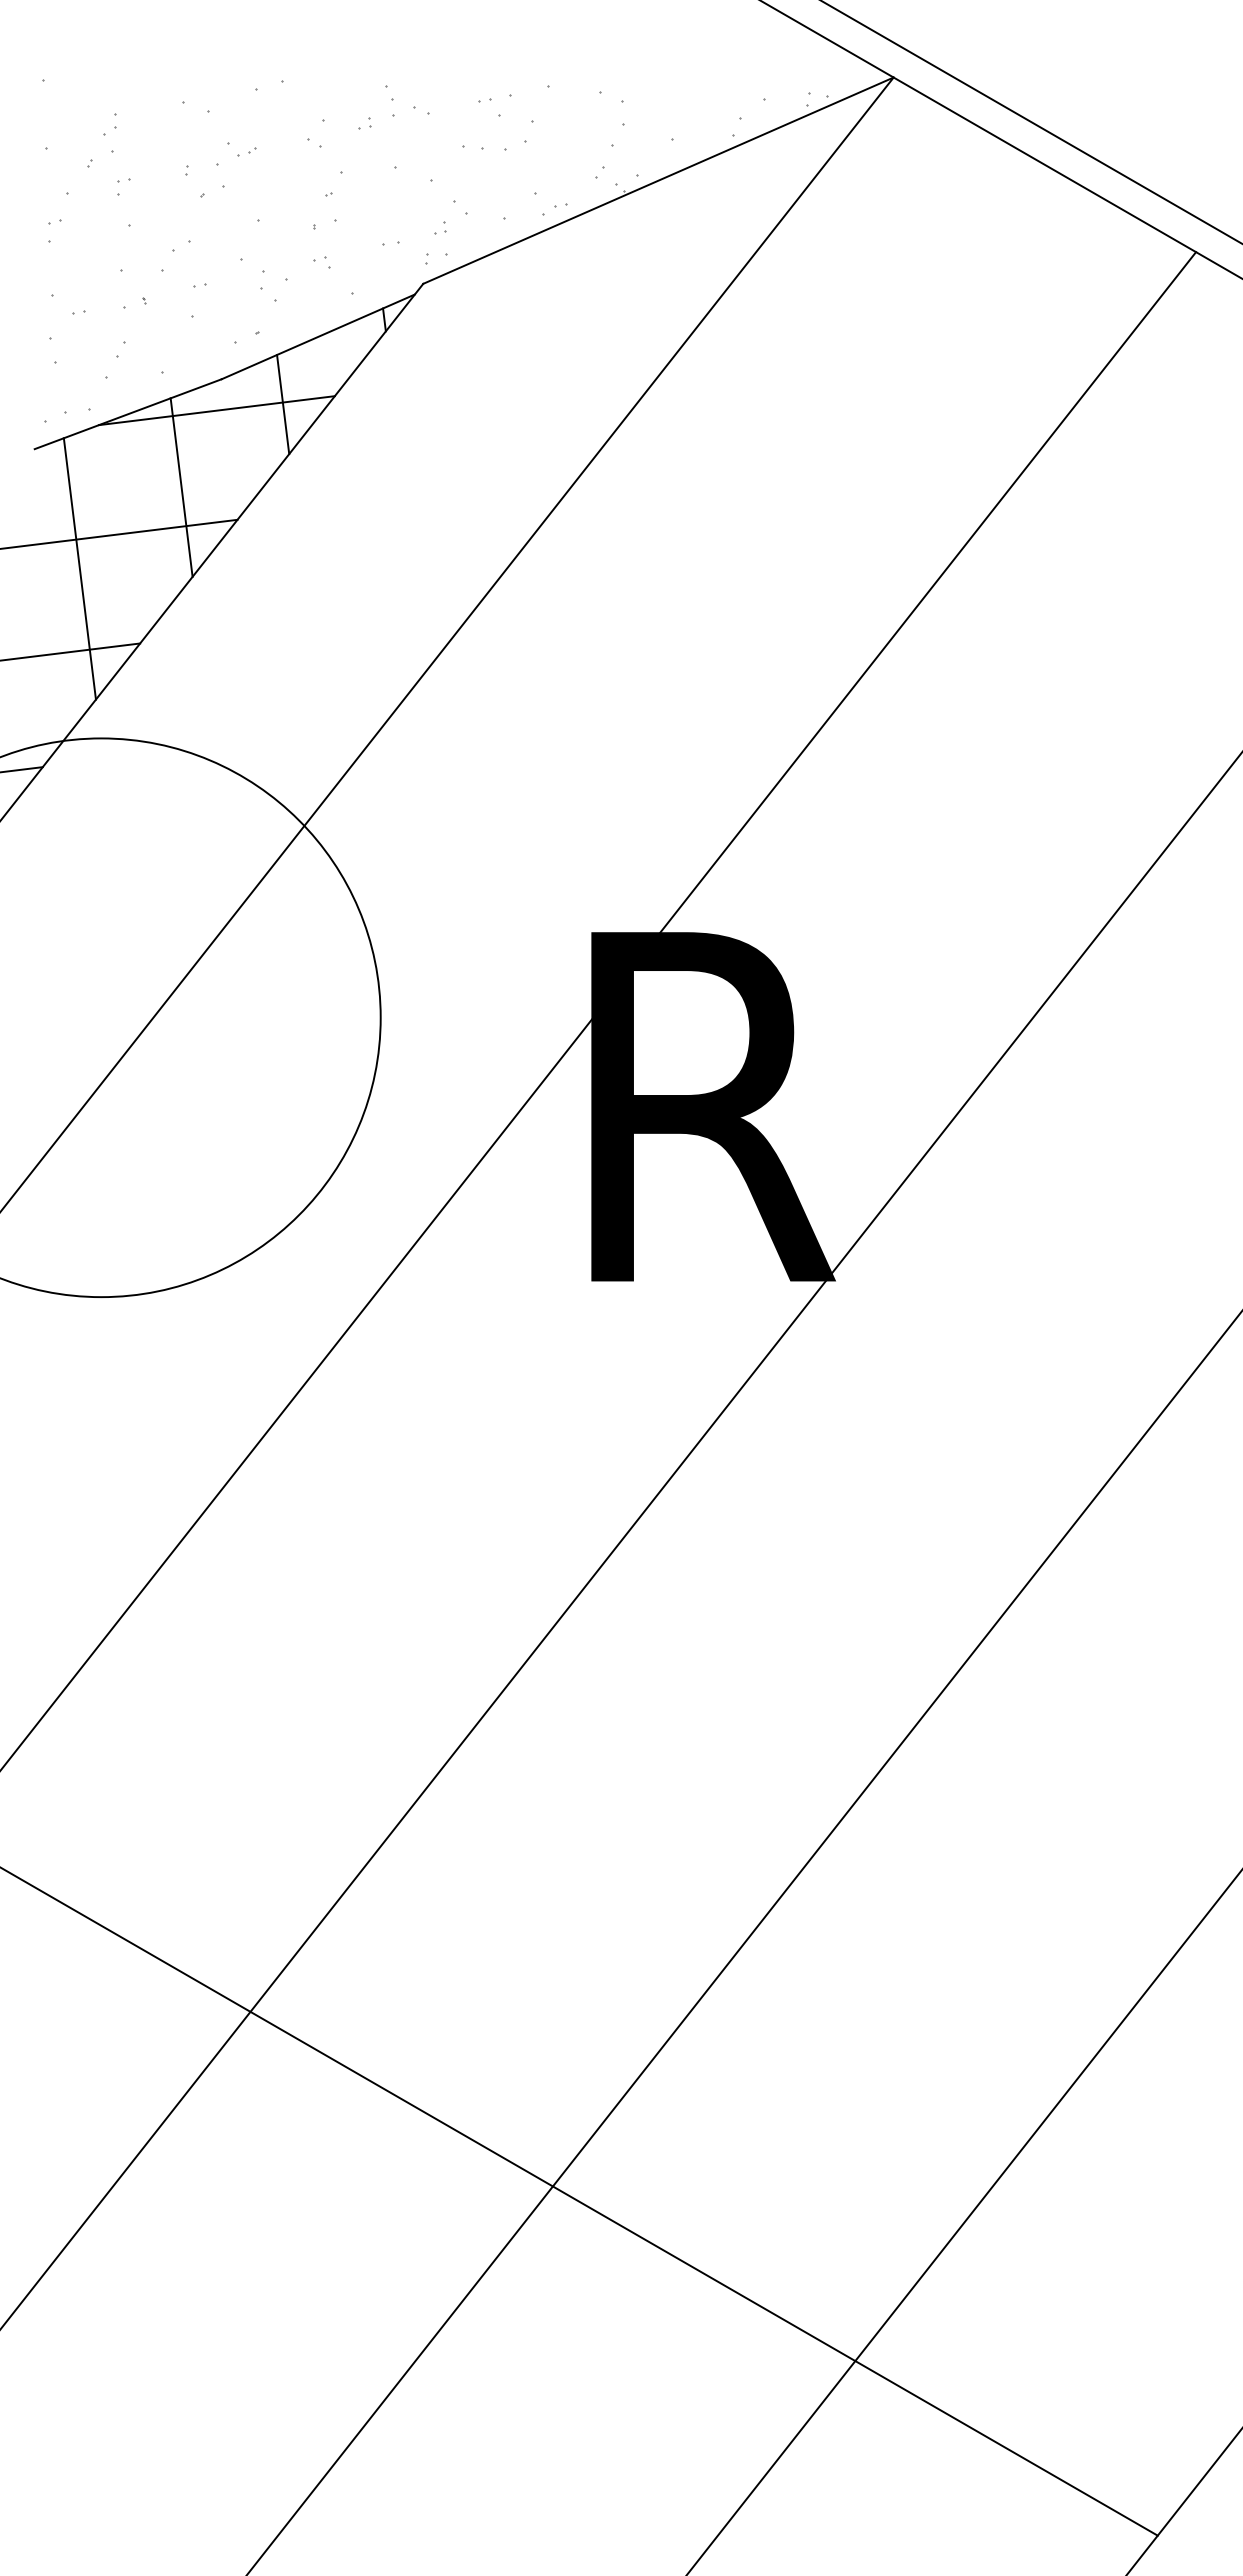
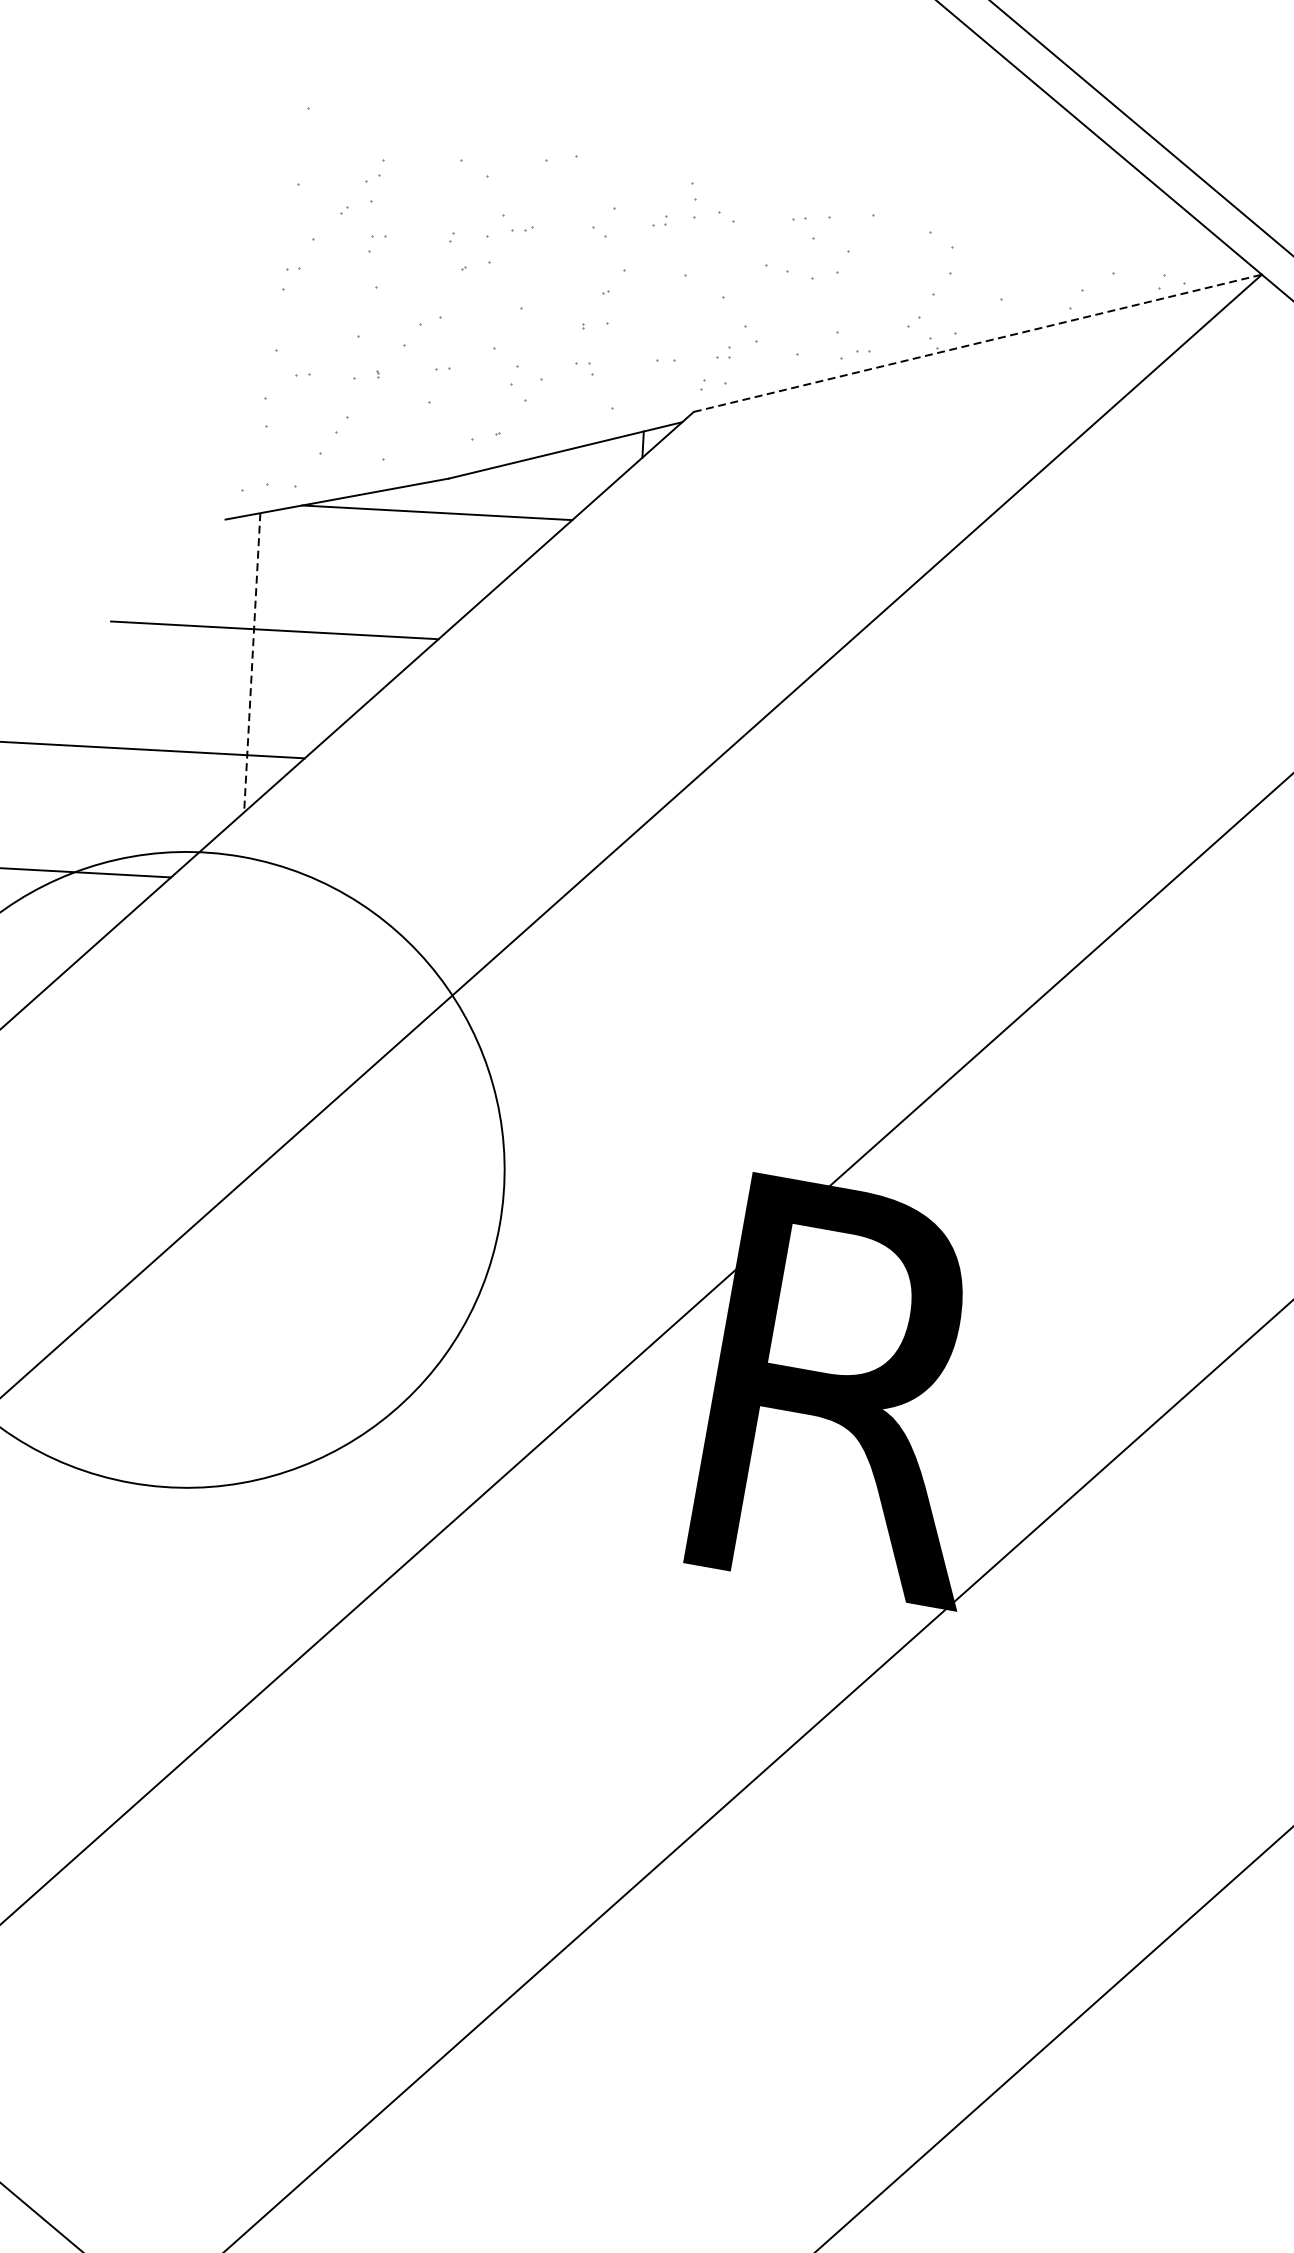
line: (658, 180) -> (977, 343), solid -> dashed
line: (283, 404) -> (513, 519), removed
line: (181, 487) -> (382, 591), removed
line: (79, 568) -> (251, 662), solid -> dashed

